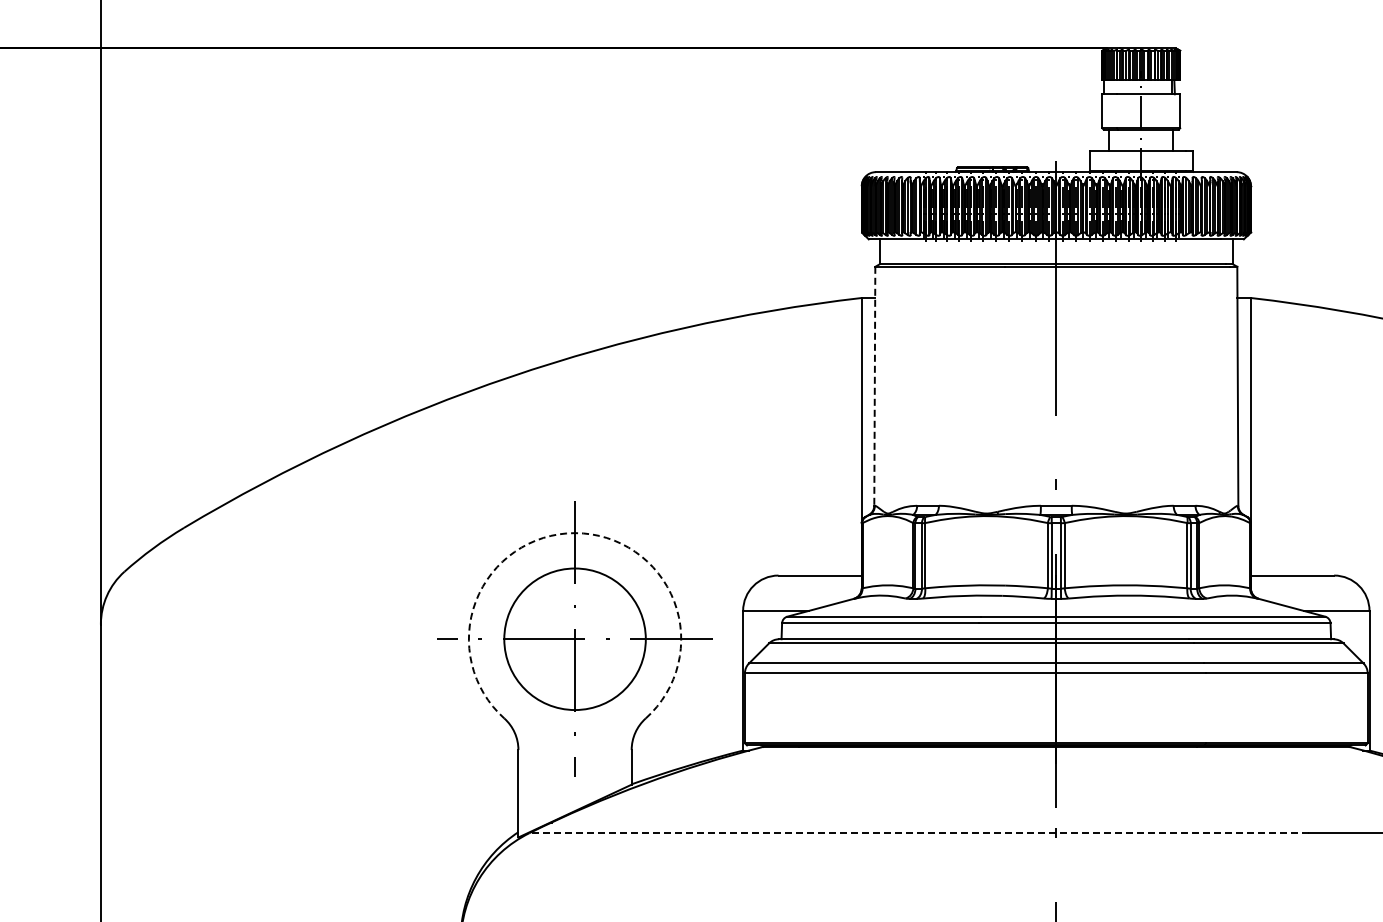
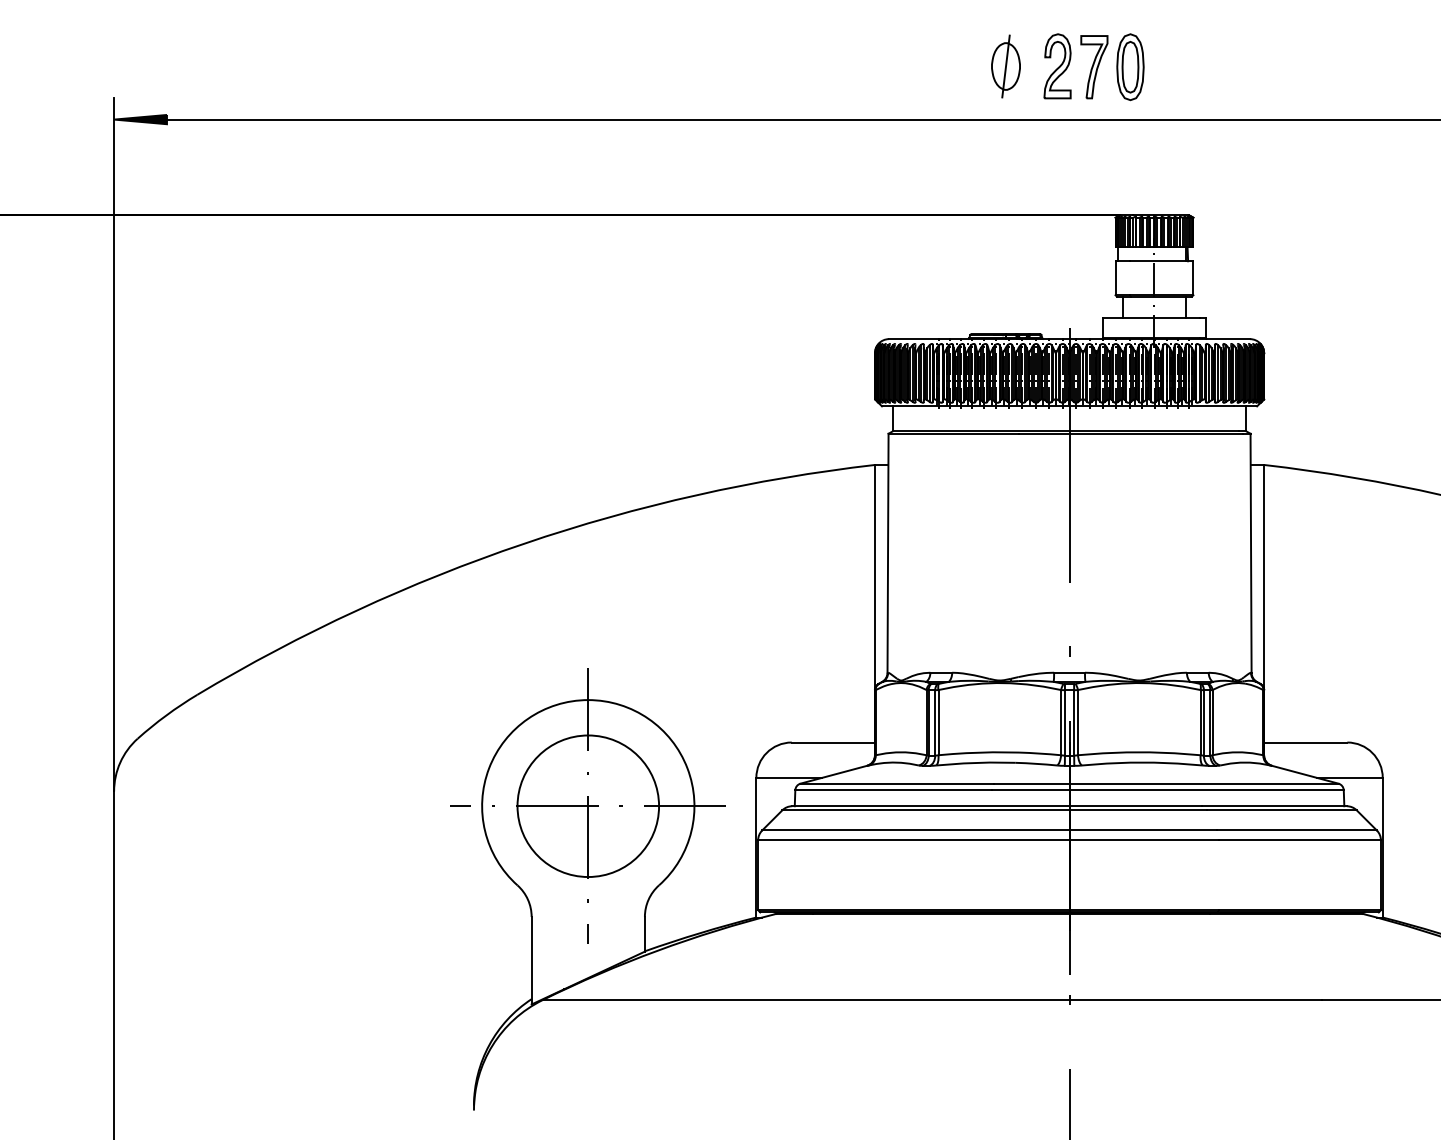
line: (875, 386) -> (888, 553), dashed -> solid
arc: (575, 533) -> (588, 700), dashed -> solid
line: (919, 833) -> (932, 1000), dashed -> solid

